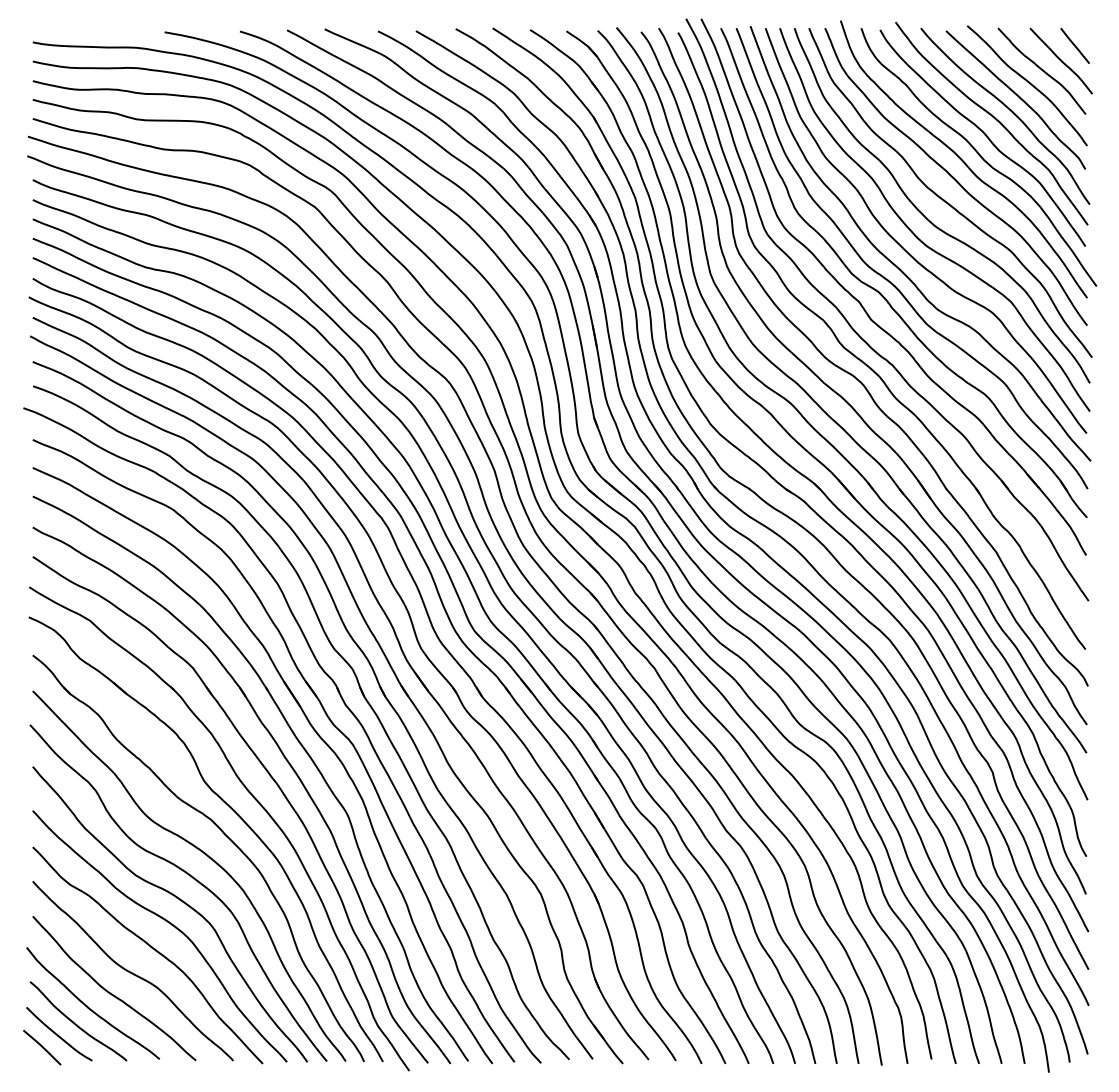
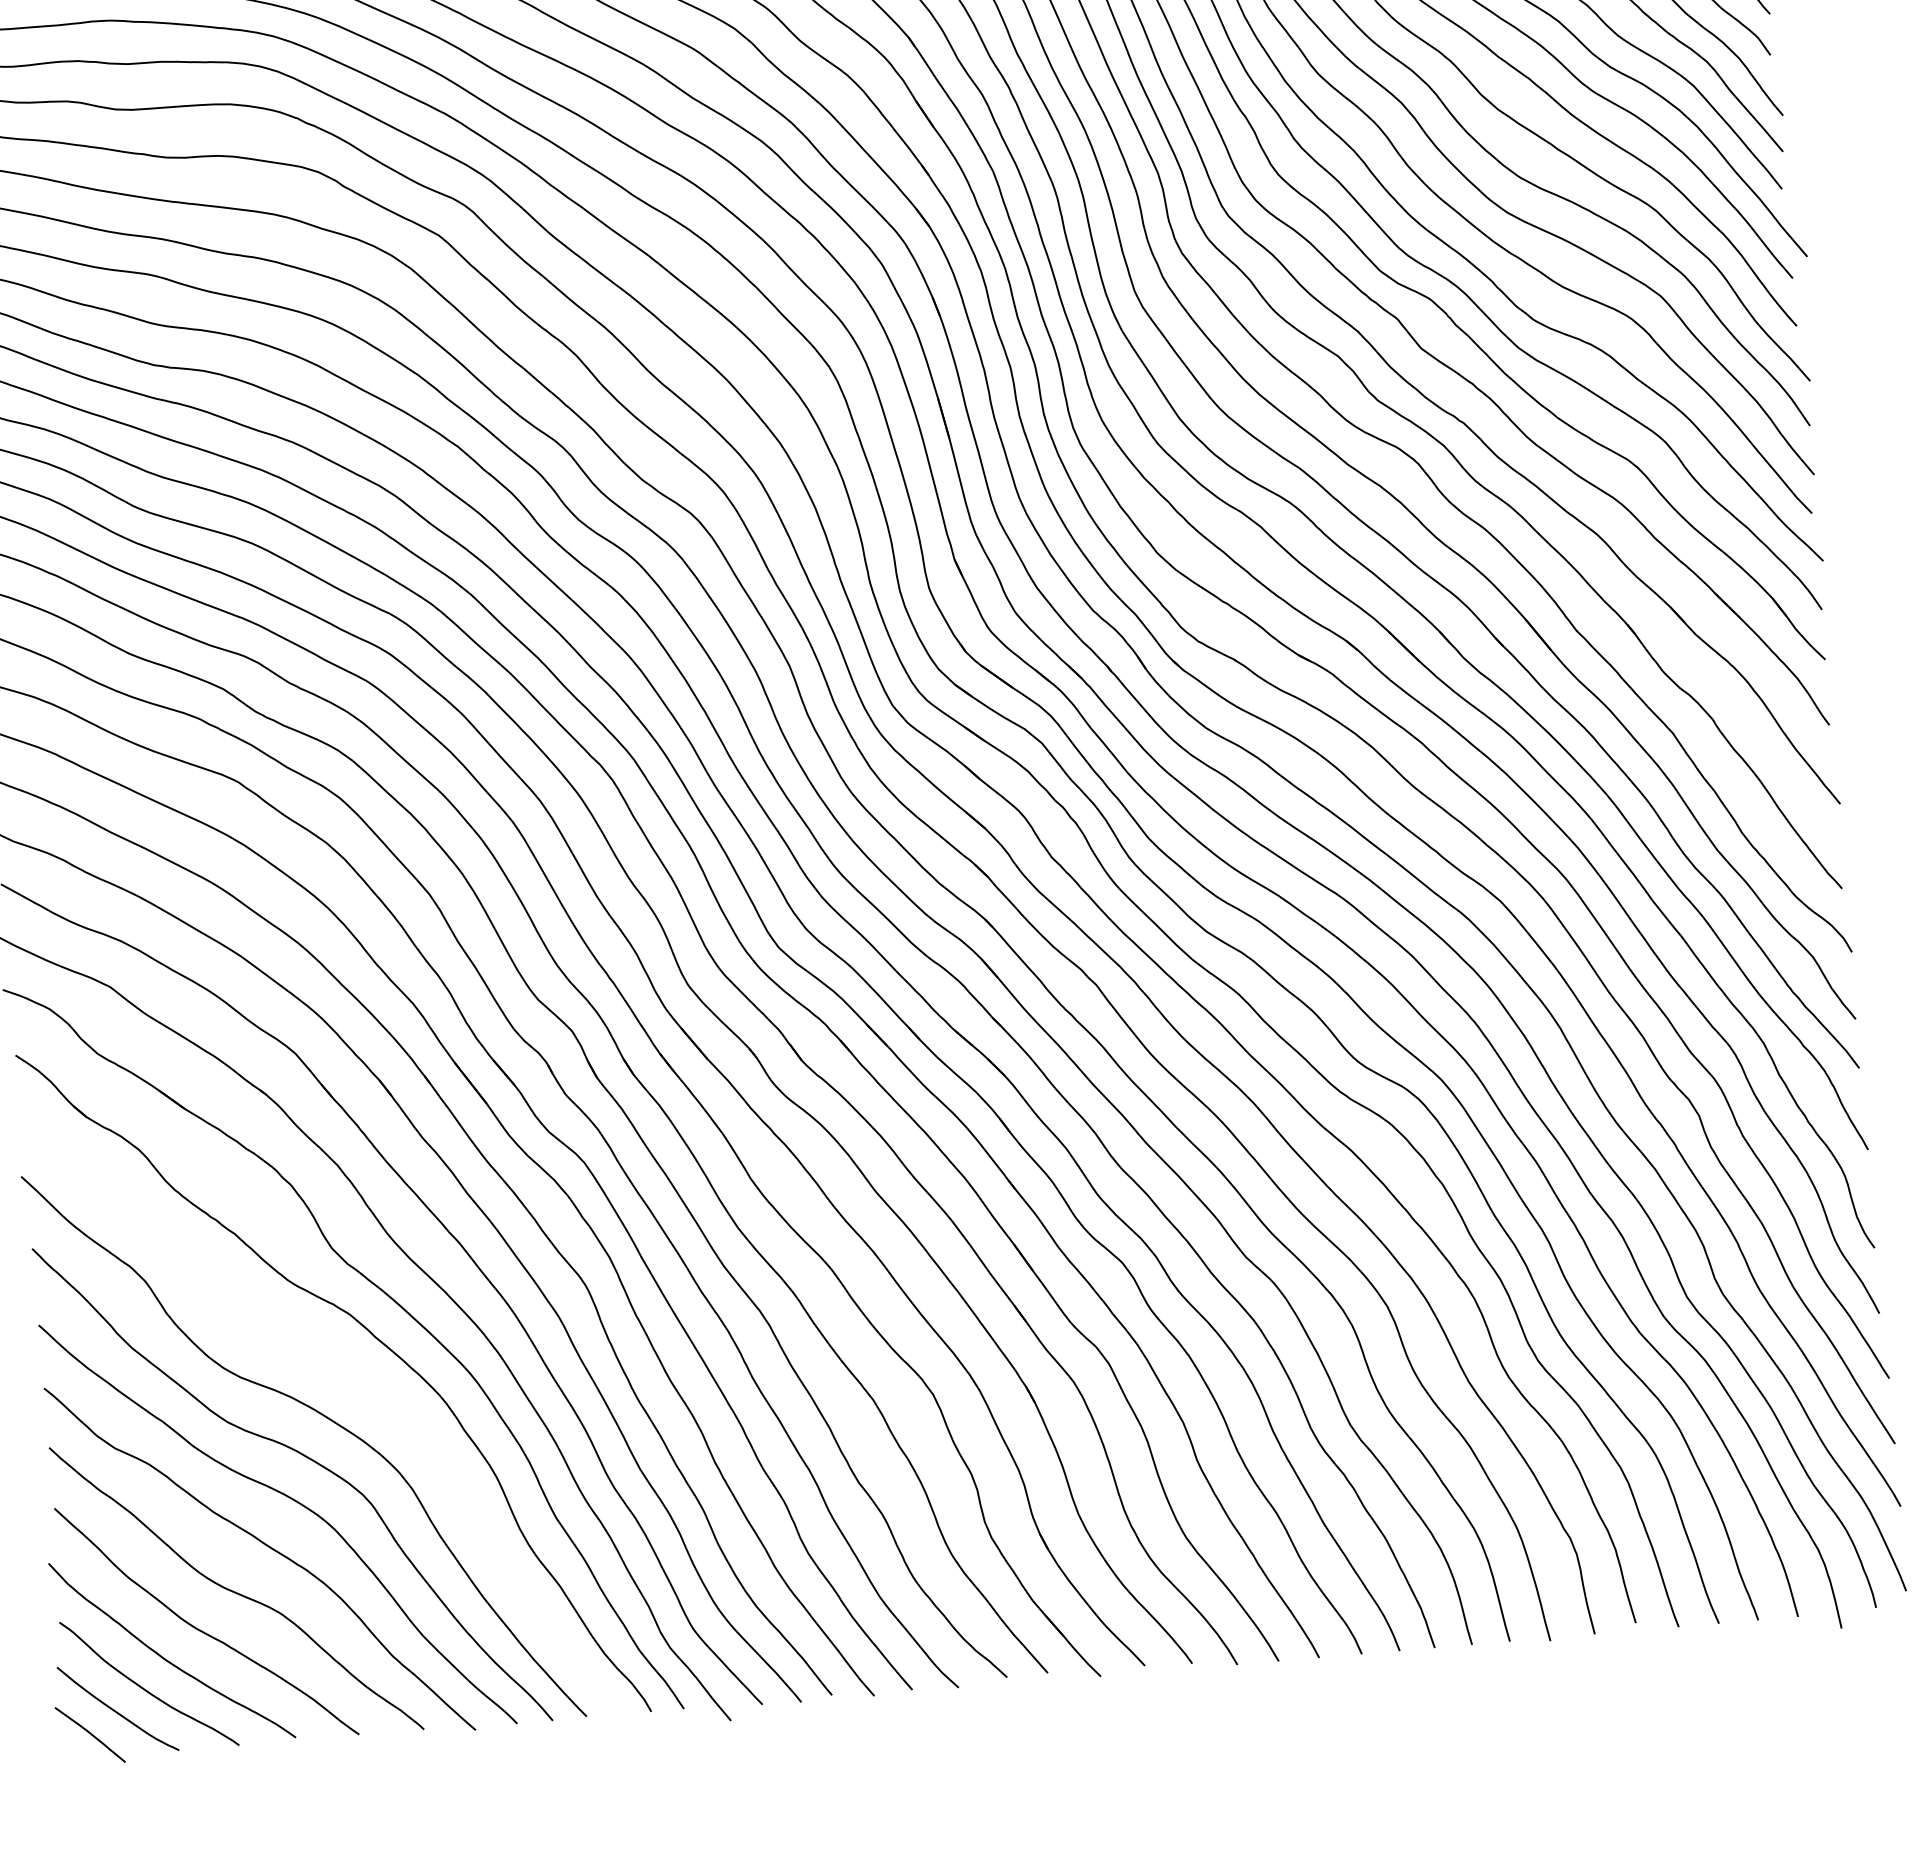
curve: (206, 856) -> (346, 1378), removed

